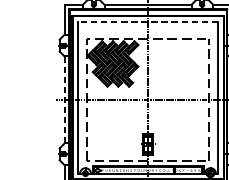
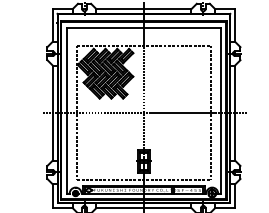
line: (147, 21) -> (143, 27), dashed -> solid
line: (64, 100) -> (52, 113), dashed -> solid

